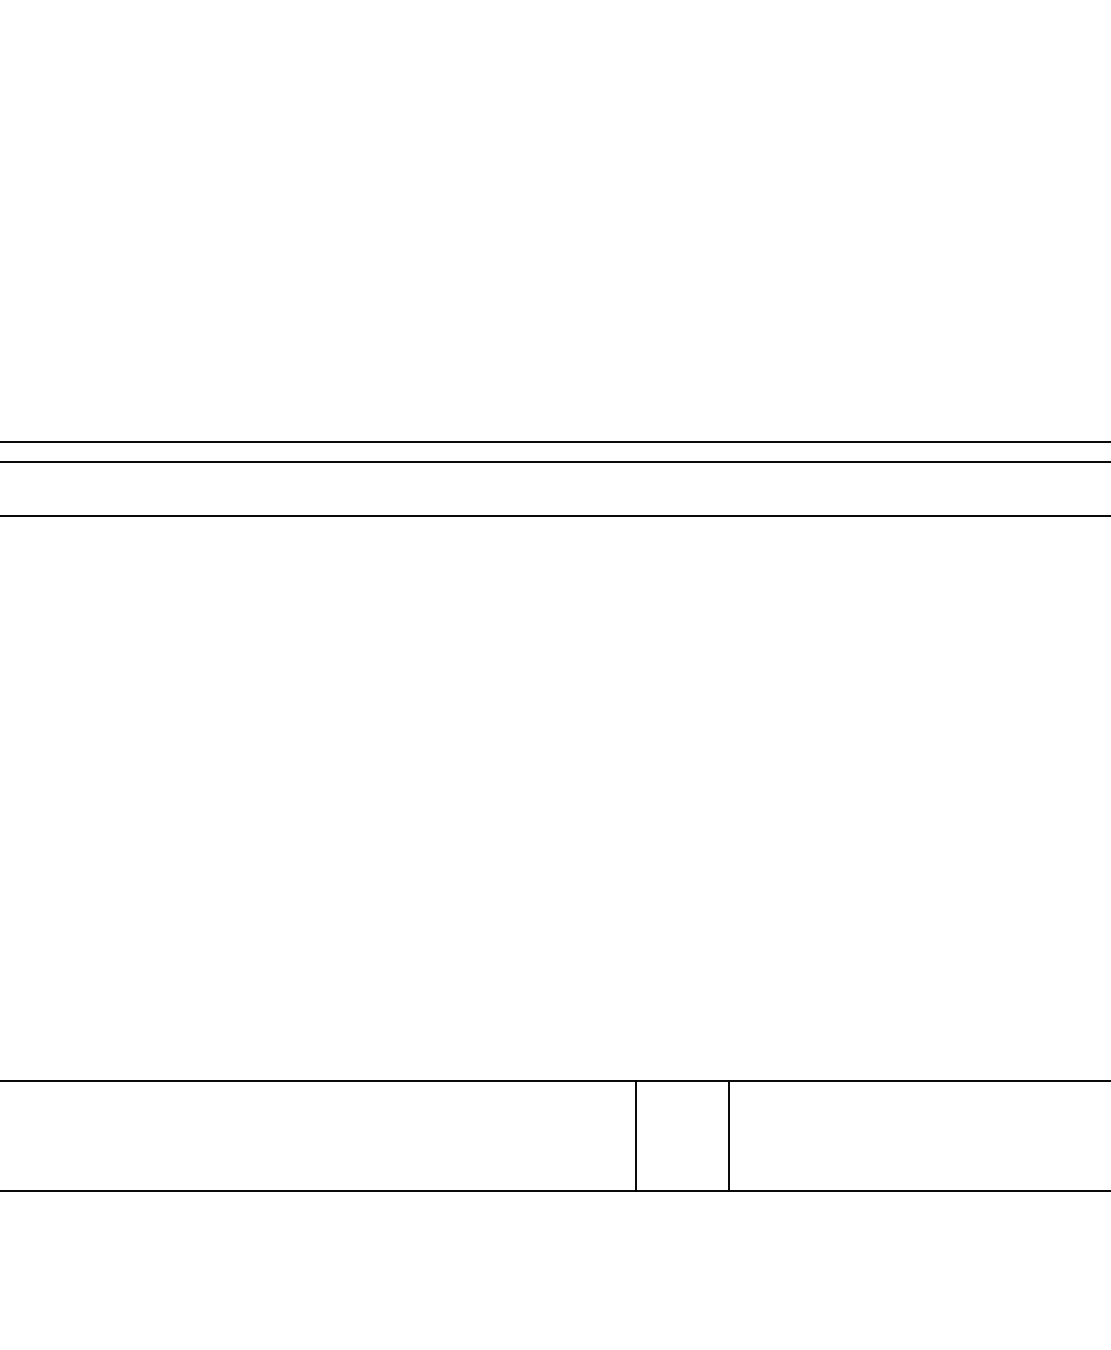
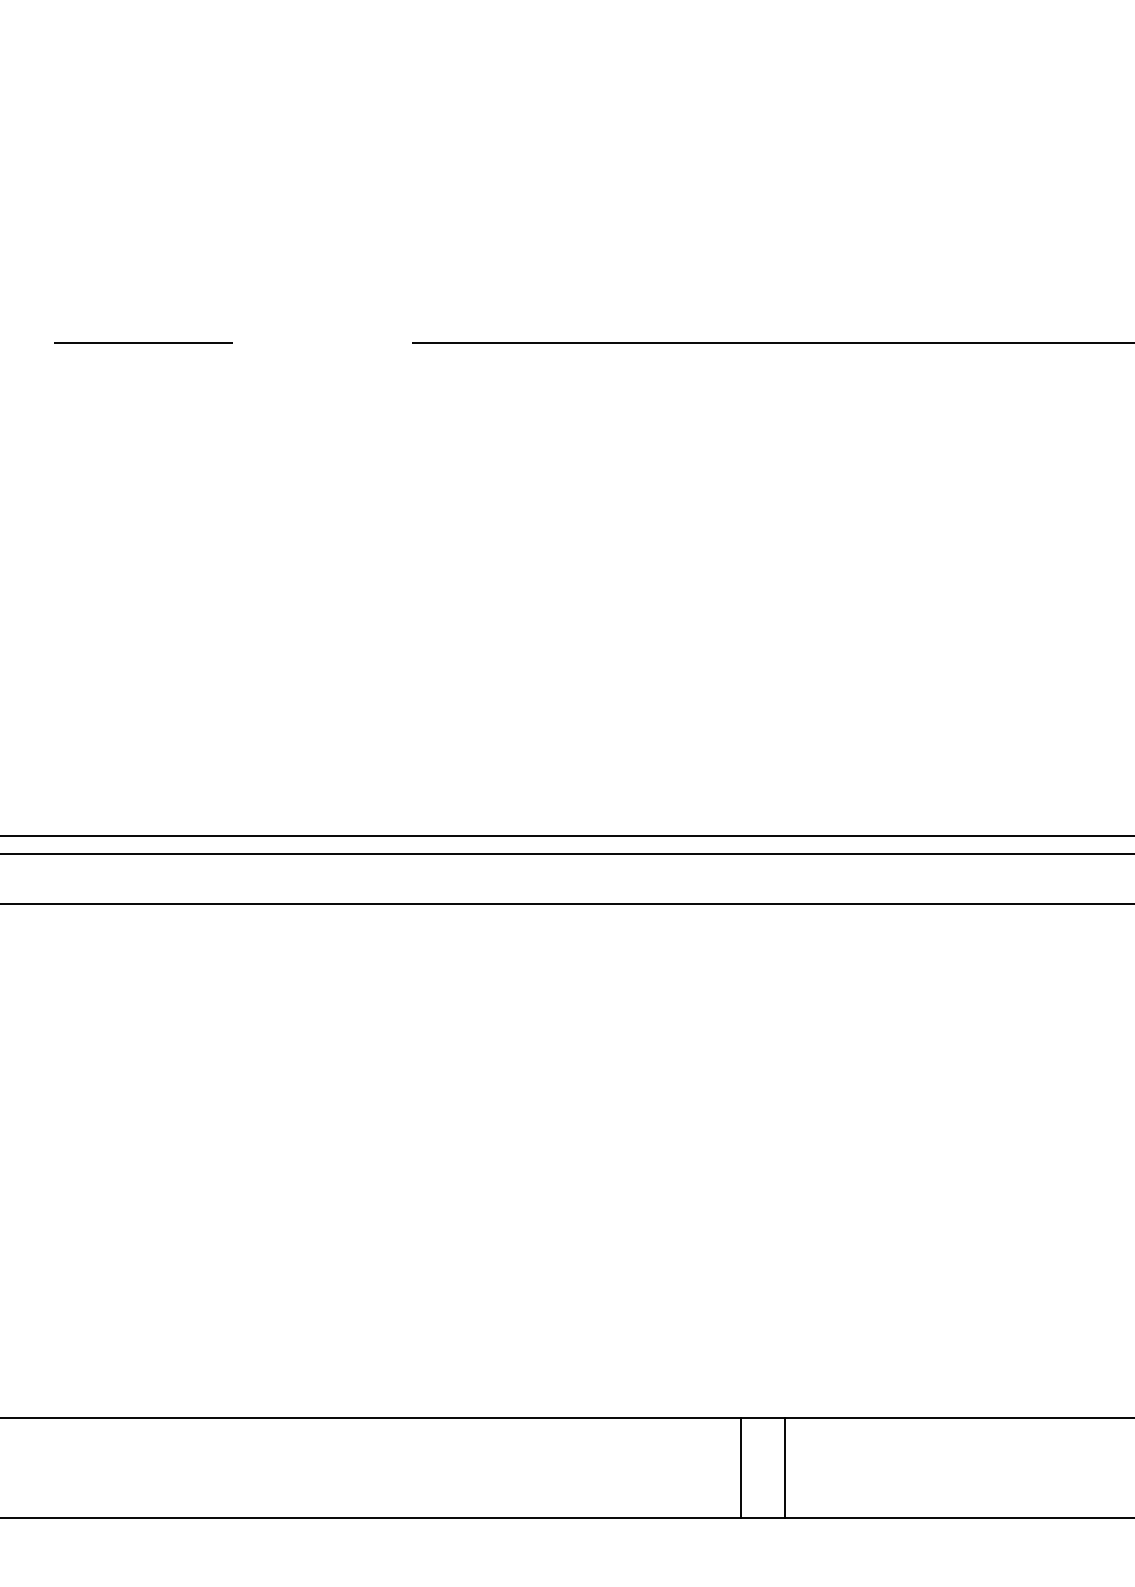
line: (635, 1135) -> (785, 1467), moved
line: (729, 1135) -> (741, 1467), moved

